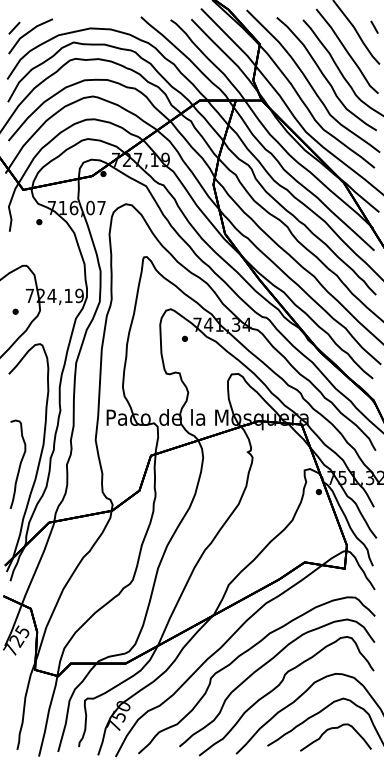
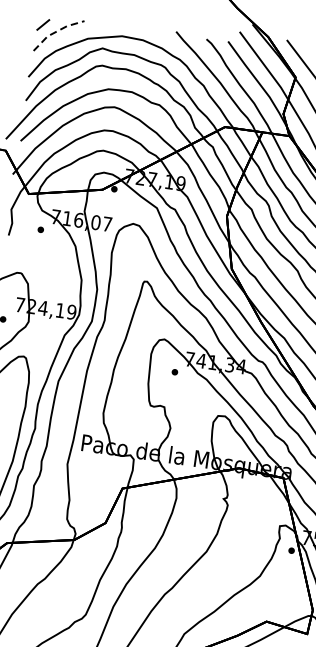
line: (28, 32) -> (57, 31), solid -> dashed

